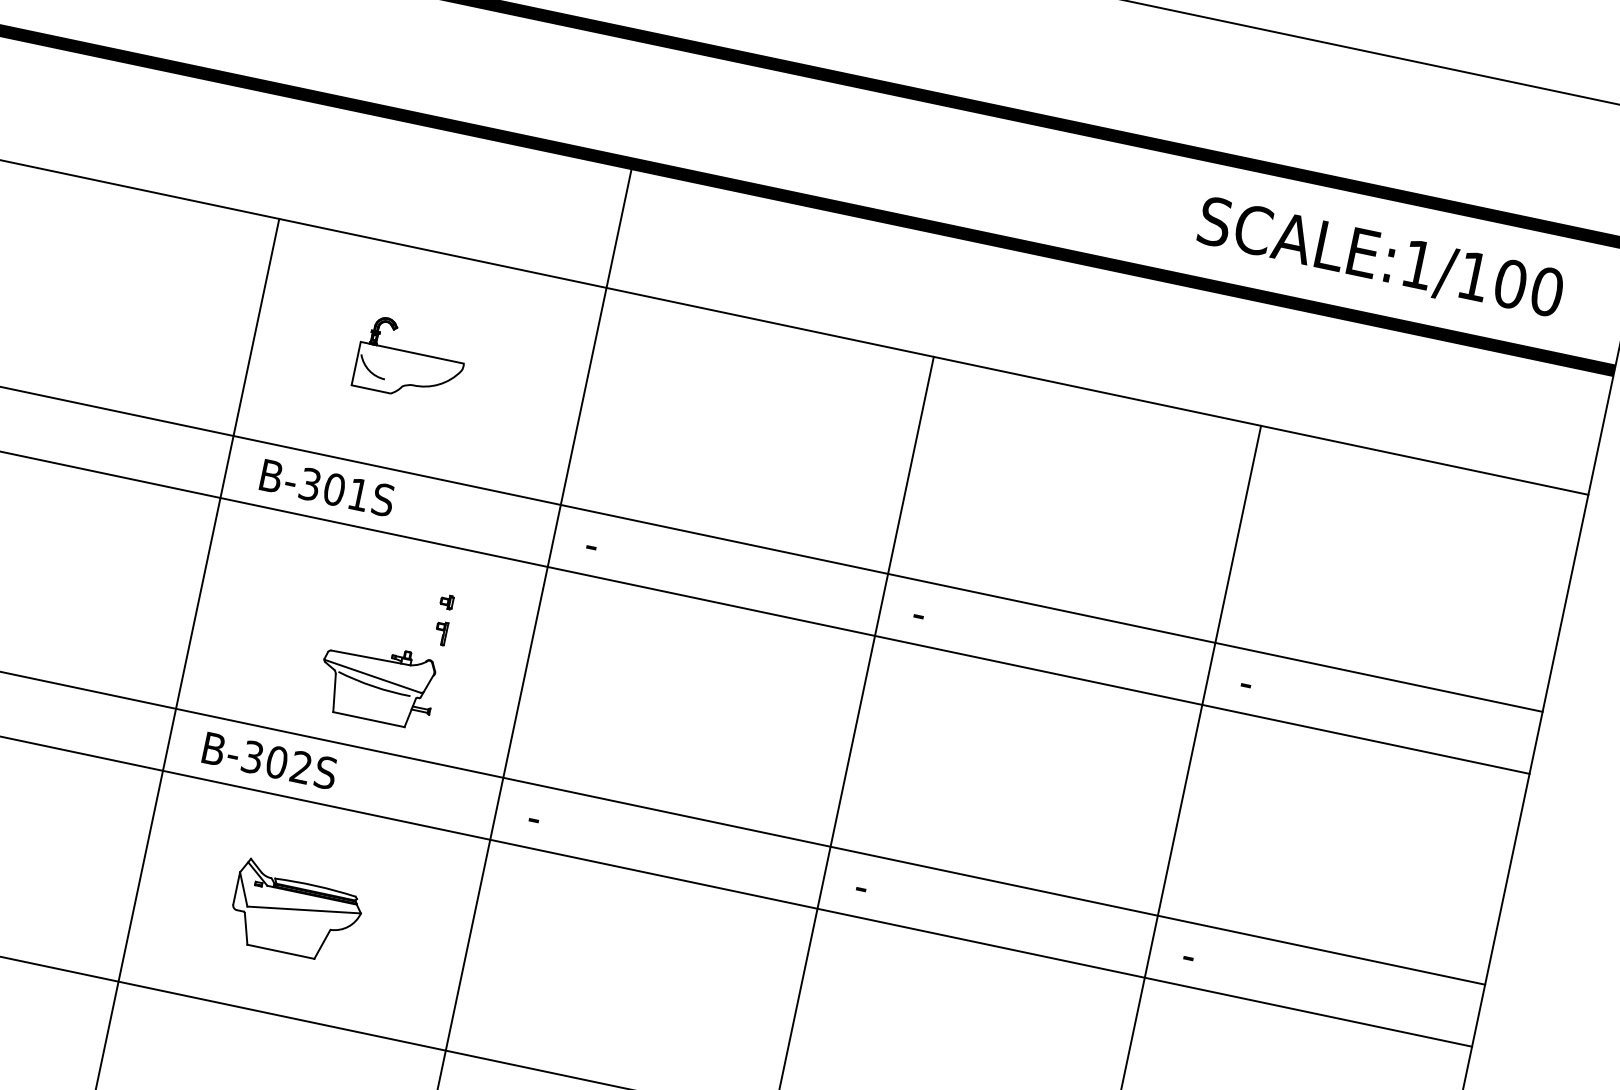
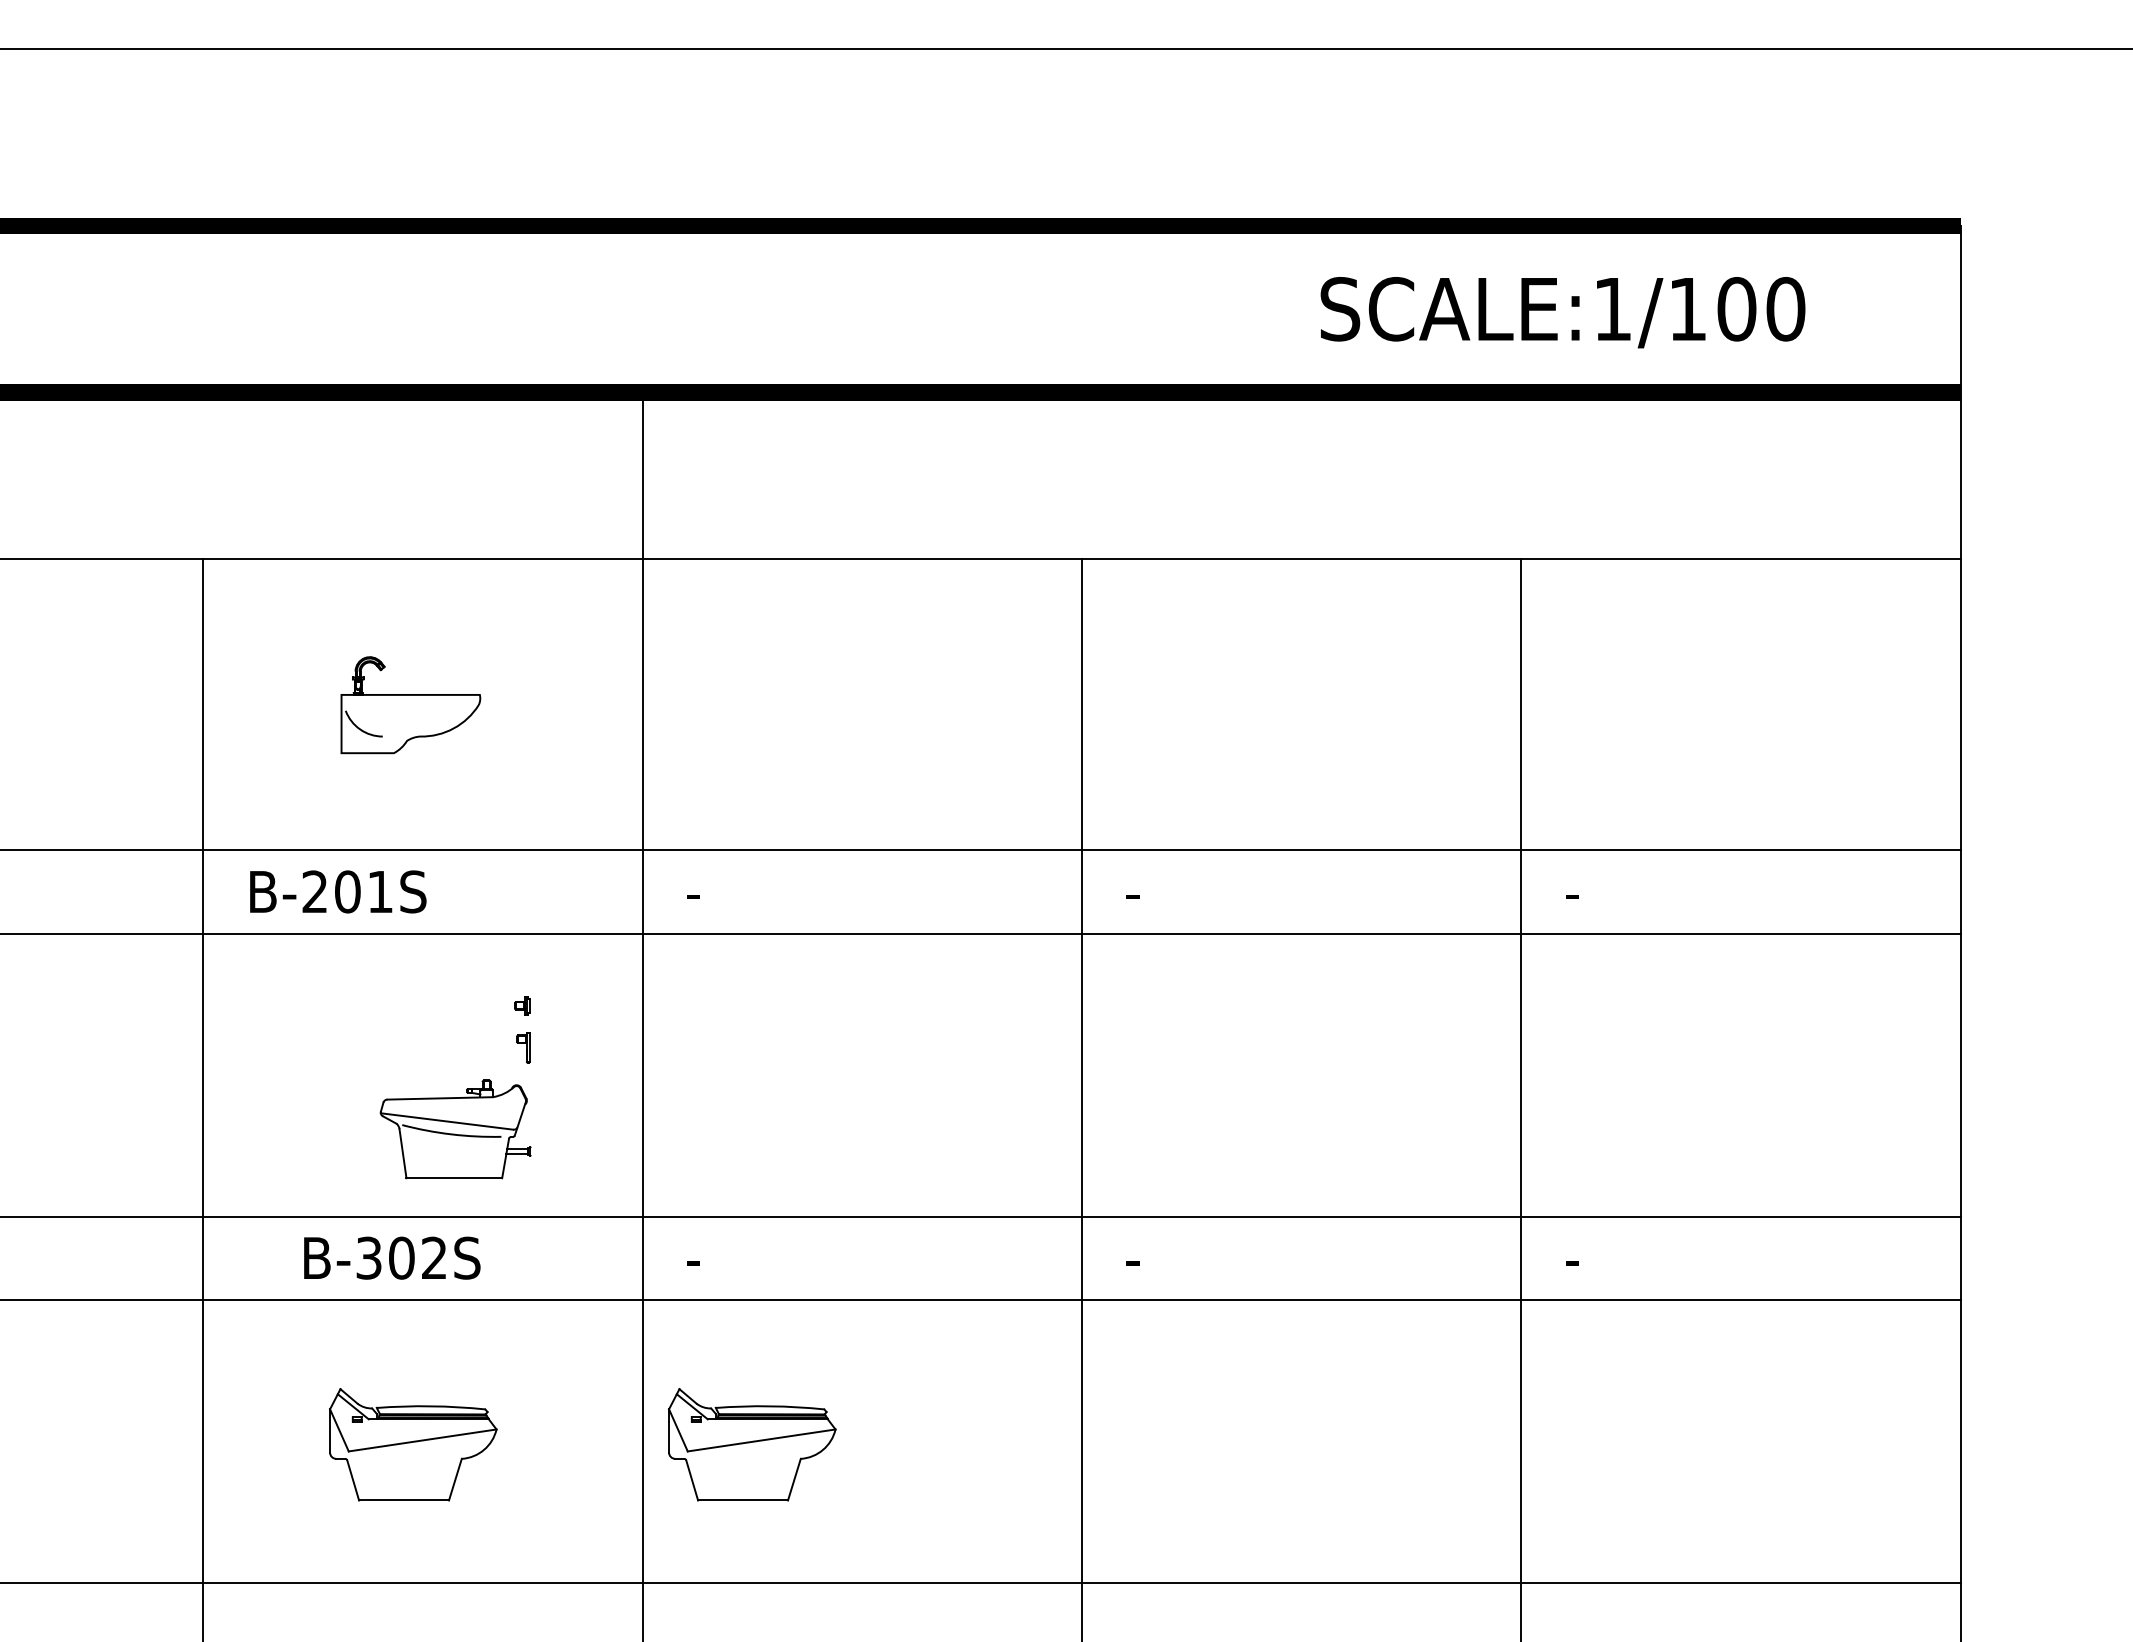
text: (1380, 259) -> (1562, 312), moved
text: (309, 484) -> (314, 891), B-301S -> B-201S
text: (270, 760) -> (392, 1257), moved
part: (549, 964) -> (752, 1444), added

